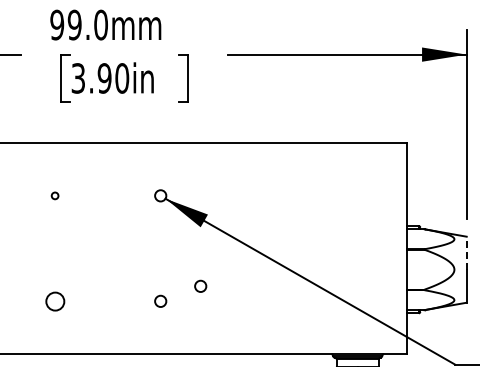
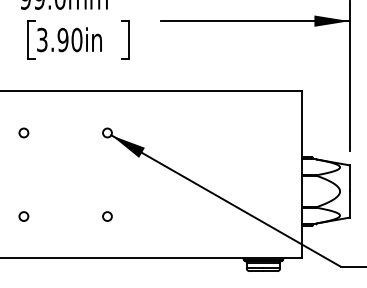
circle: (54, 195) -> (23, 132), size x1.67
line: (466, 253) -> (349, 178), dashed -> solid
circle: (200, 285) -> (138, 203), removed
circle: (54, 300) -> (23, 215), size x0.62

